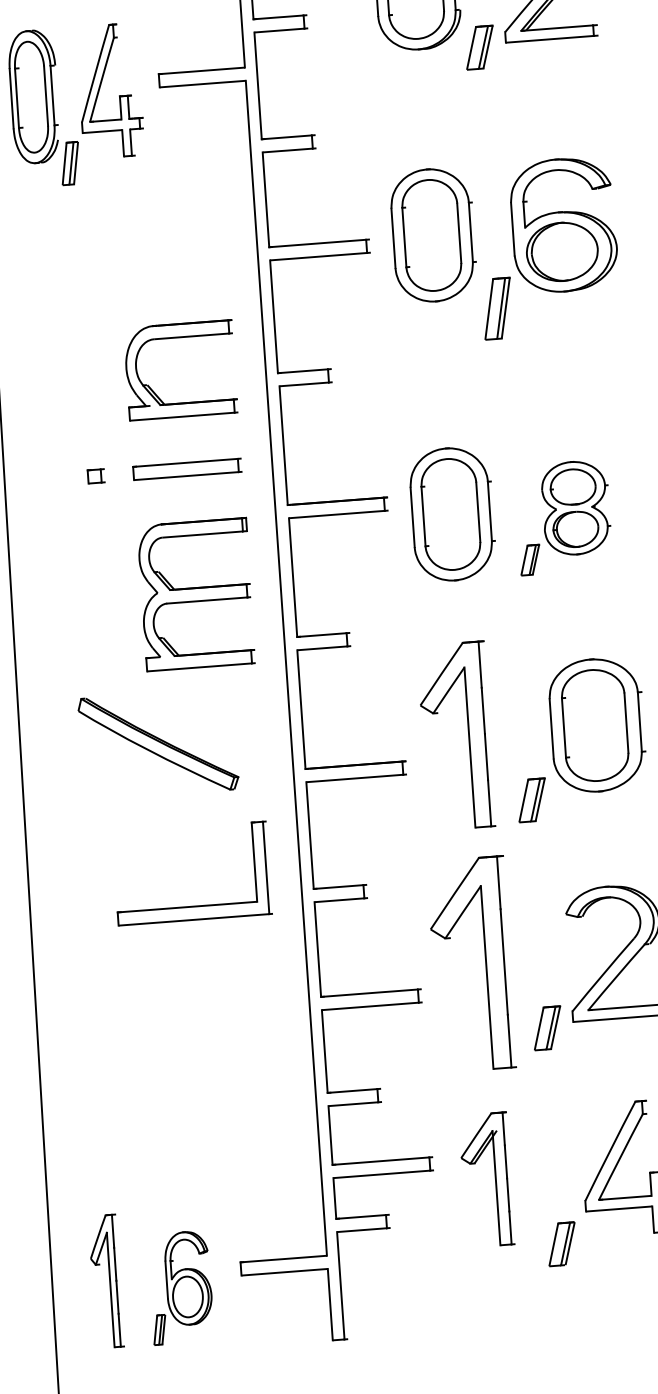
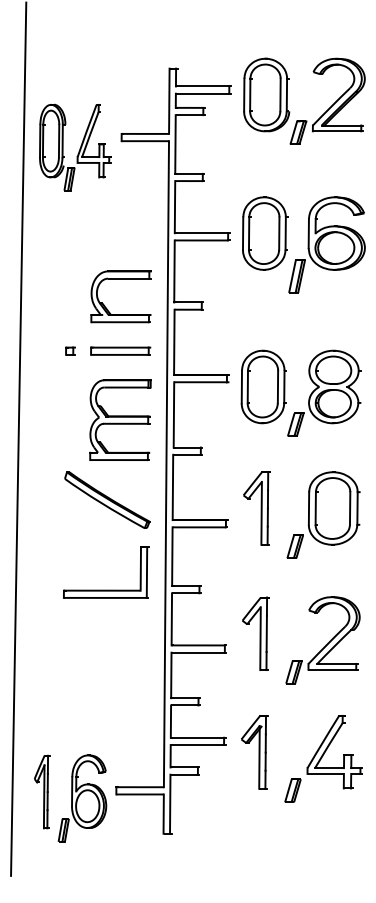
part: (563, 515) -> (324, 392), size x1.43
part: (456, 736) -> (256, 508), size x0.71
part: (158, 742) -> (107, 499), moved
part: (471, 963) -> (255, 633), size x0.62
part: (180, 1287) -> (82, 798), size x1.43

